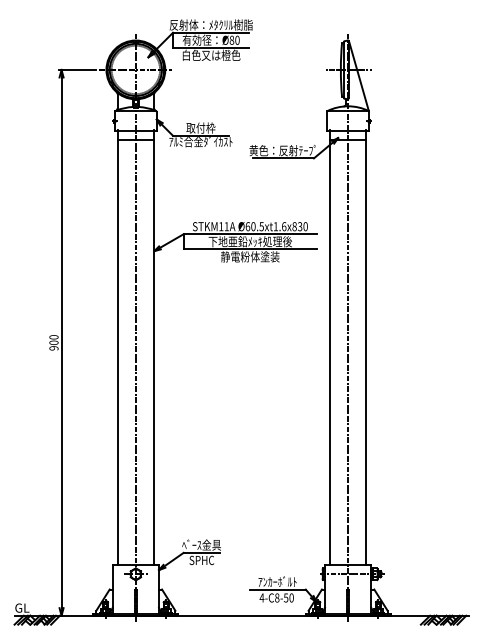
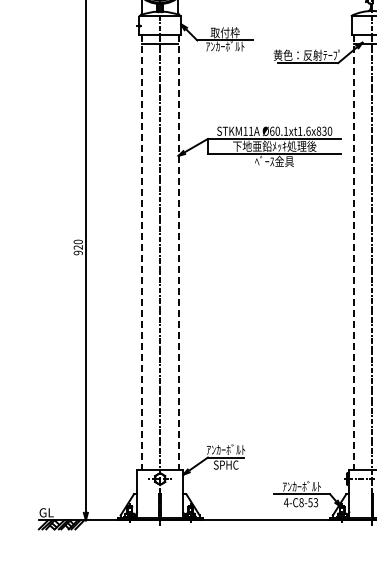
text: (200, 142) -> (224, 47), ｱﾙﾐ合金ﾀﾞｲｶｽﾄ -> ｱﾝｶｰﾎﾞﾙﾄ
text: (261, 226) -> (285, 131), Ø60.5xt1.6x830 -> Ø60.1xt1.6x830
text: (250, 256) -> (274, 161), 静電粉体塗装 -> ﾍﾞｰｽ金具
text: (53, 342) -> (77, 247), 900 -> 920
line: (117, 347) -> (141, 252), solid -> dashed
line: (154, 347) -> (178, 252), solid -> dashed
line: (329, 347) -> (353, 252), solid -> dashed
text: (201, 544) -> (225, 449), ﾍﾞｰｽ金具 -> ｱﾝｶｰﾎﾞﾙﾄ
text: (291, 597) -> (315, 502), 4-C8-50 -> 4-C8-53

